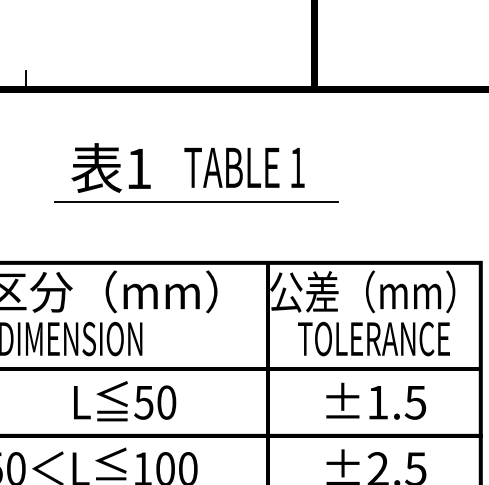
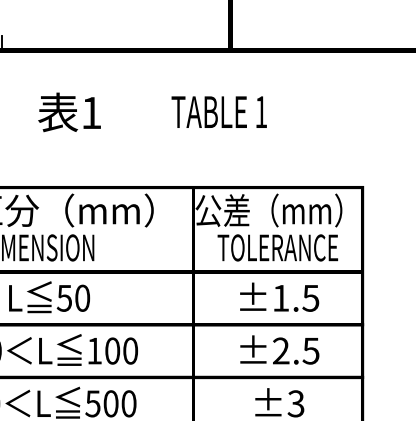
text: (243, 166) -> (218, 111), moved
line: (196, 202) -> (137, 139), removed
text: (124, 401) -> (49, 297), moved

